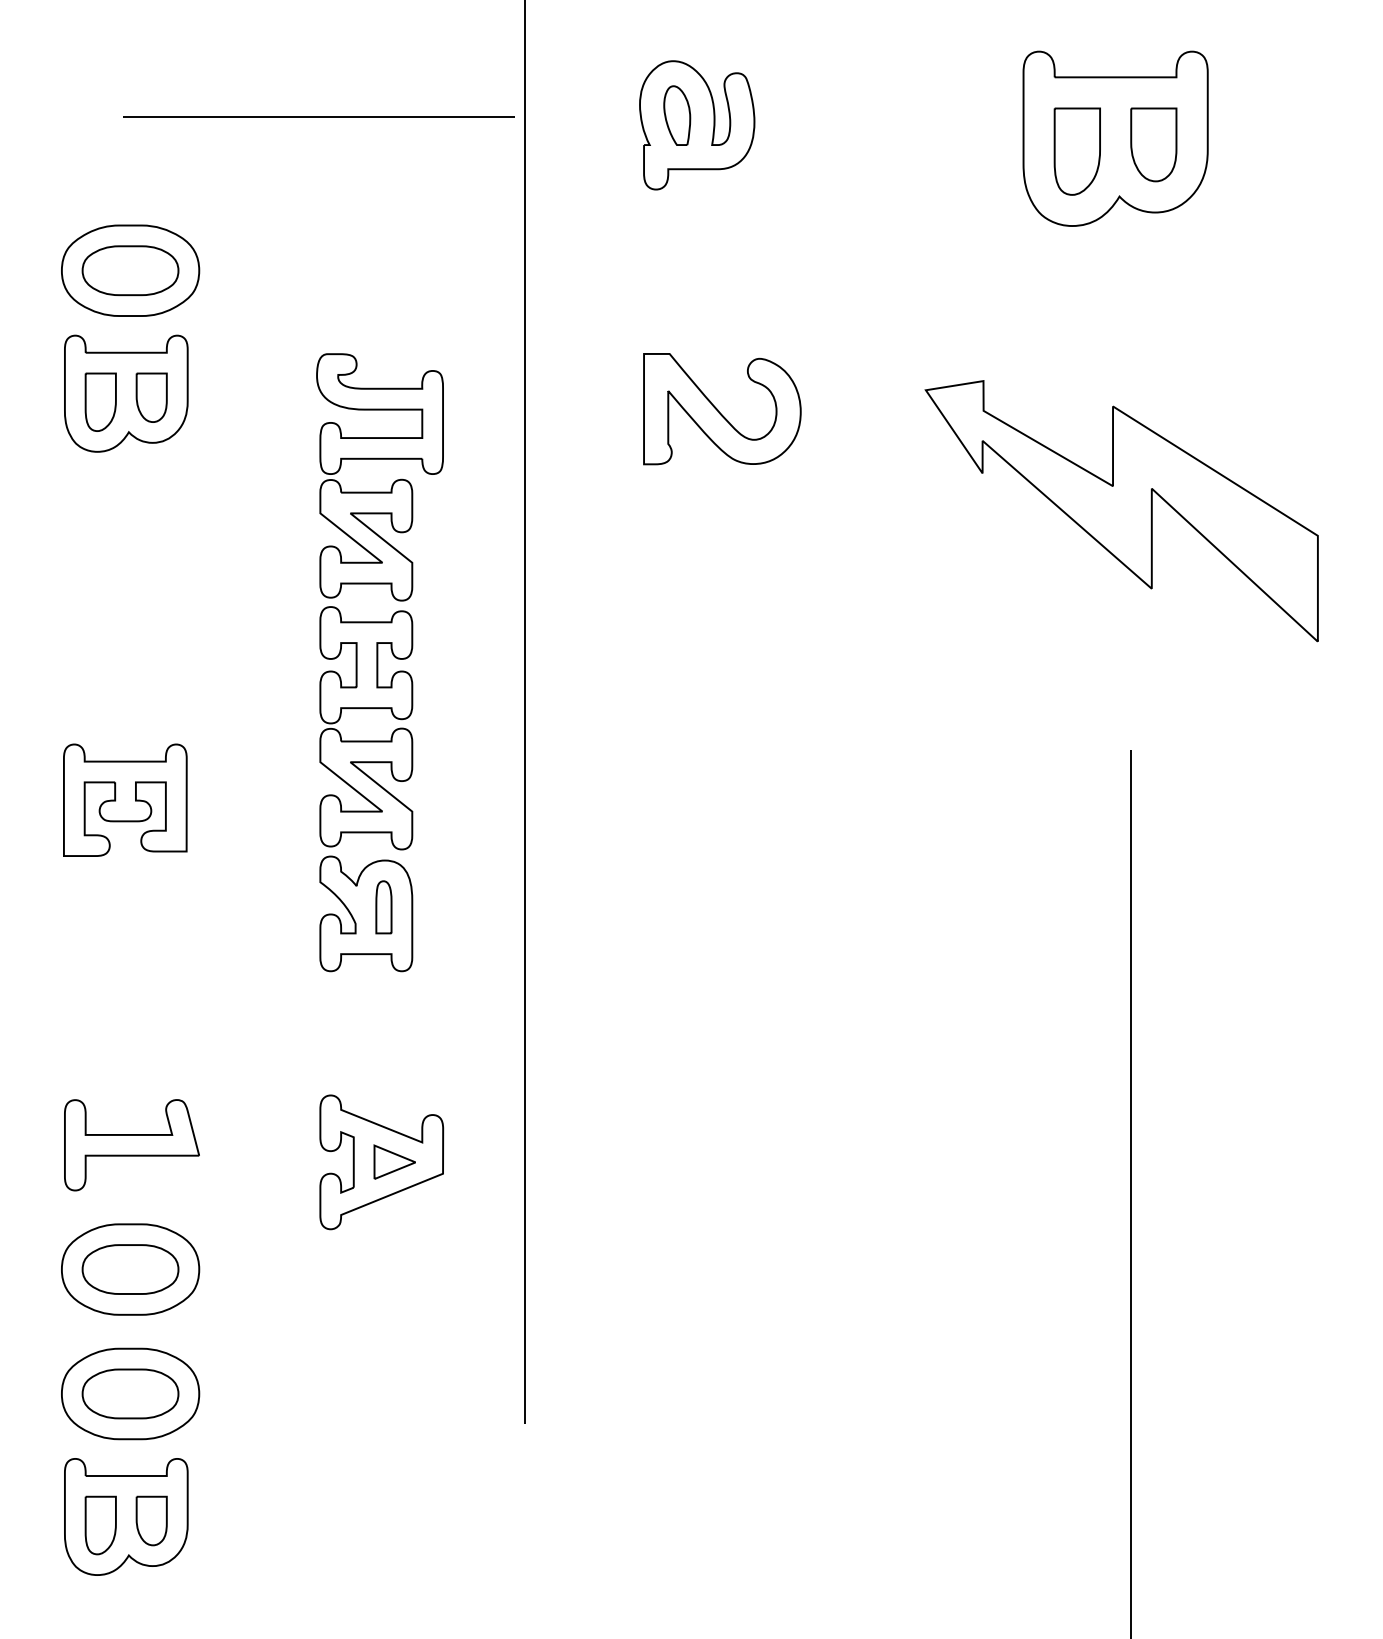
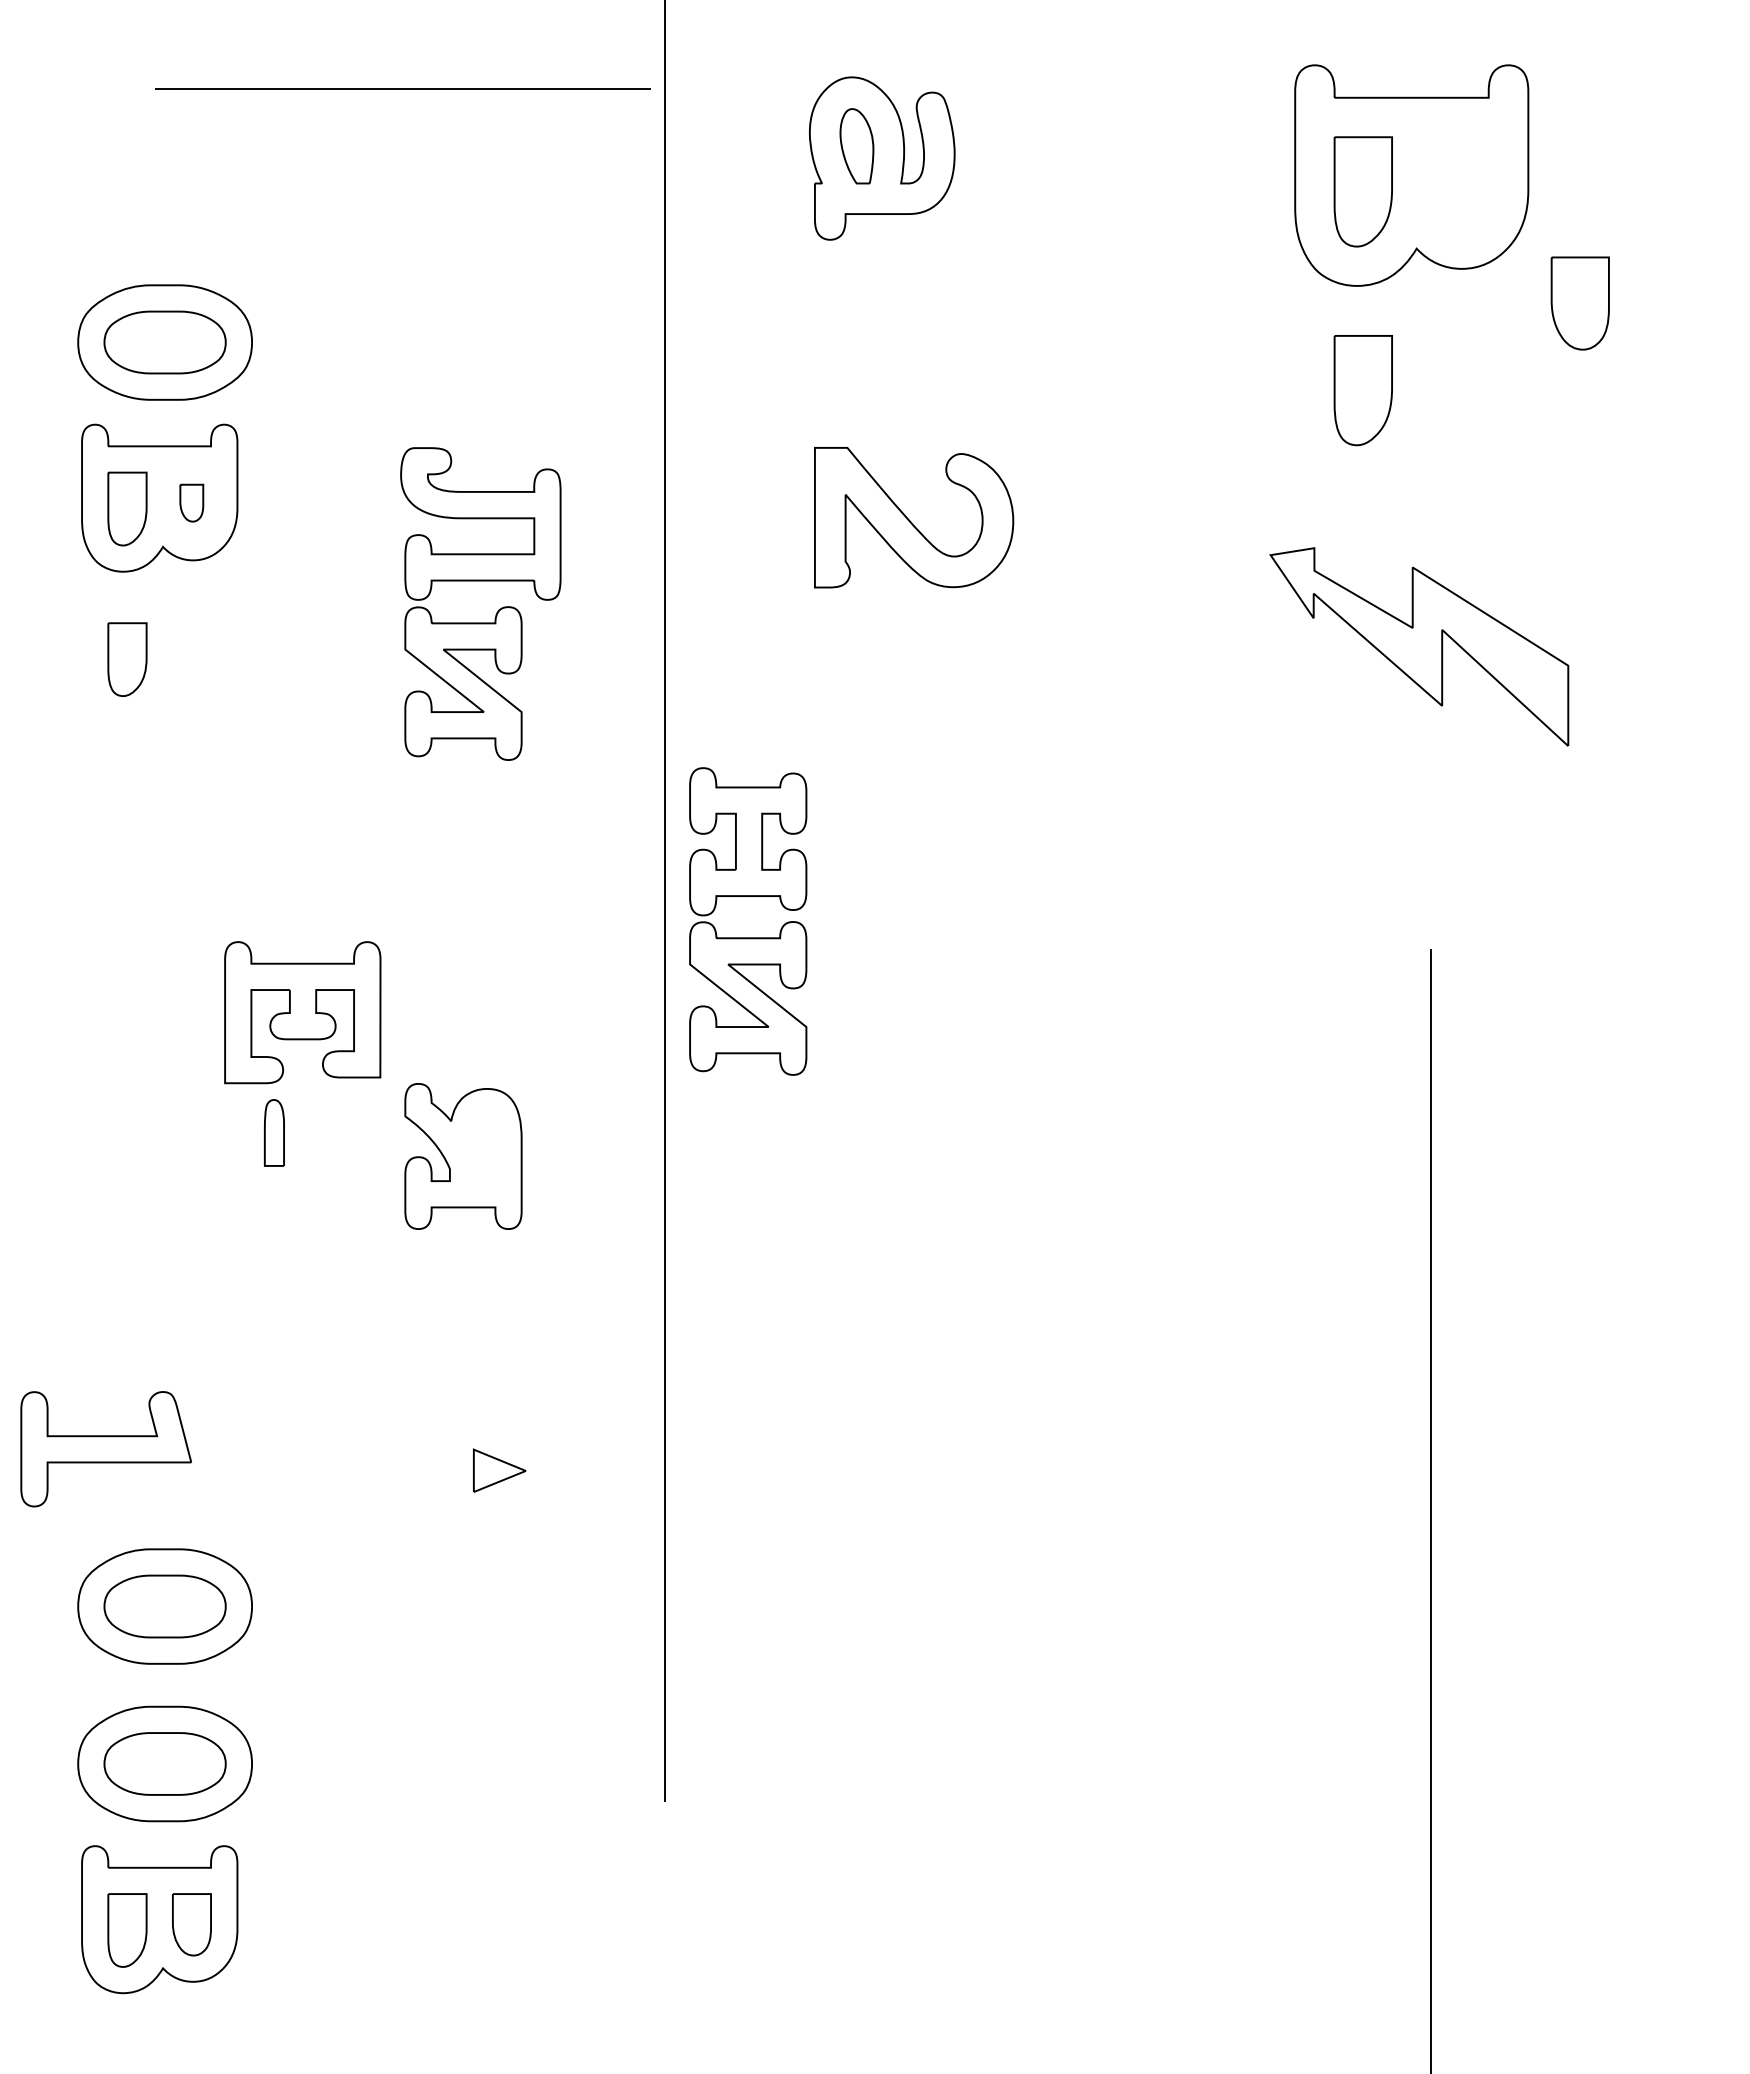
line: (318, 116) -> (402, 87), moved
part: (1153, 144) -> (1579, 303), moved
part: (1076, 308) -> (1362, 390), added
part: (151, 397) -> (191, 502), size x0.6
part: (1121, 511) -> (1419, 647), size x0.6
part: (100, 520) -> (127, 658), added
part: (366, 740) -> (748, 937), moved
part: (125, 799) -> (302, 1011), moved
part: (383, 907) -> (273, 1133), moved
part: (131, 1145) -> (105, 1449), moved
part: (381, 1162) -> (482, 1471), removed

